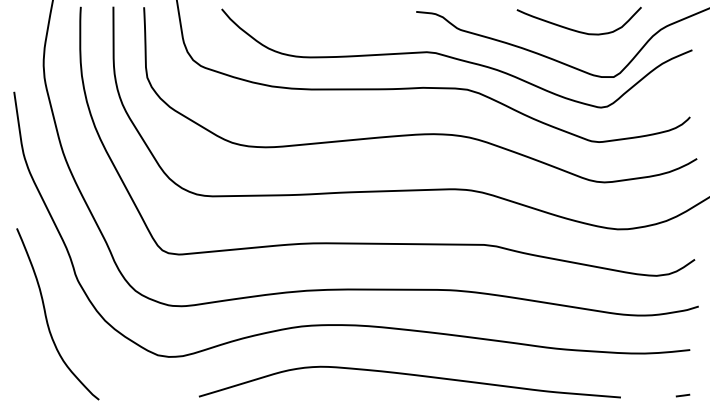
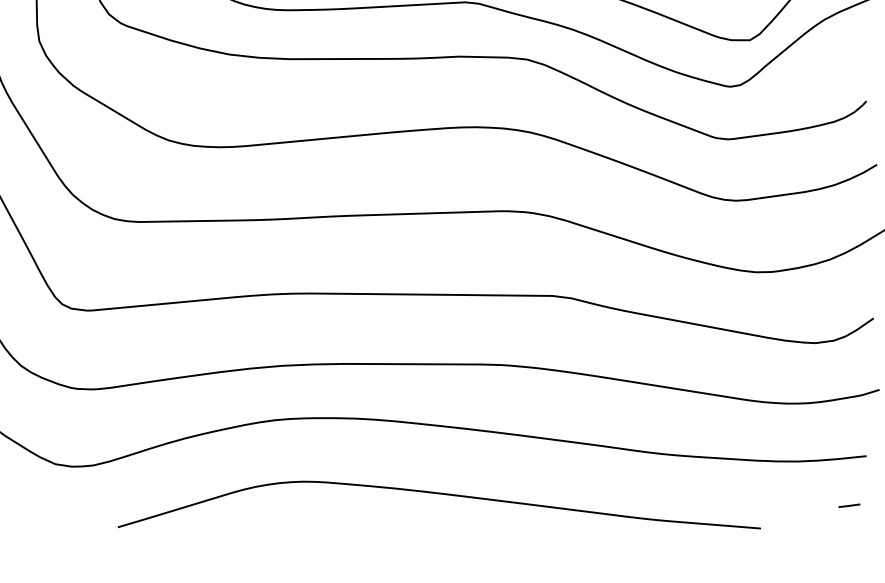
line: (682, 395) -> (848, 505), moved

